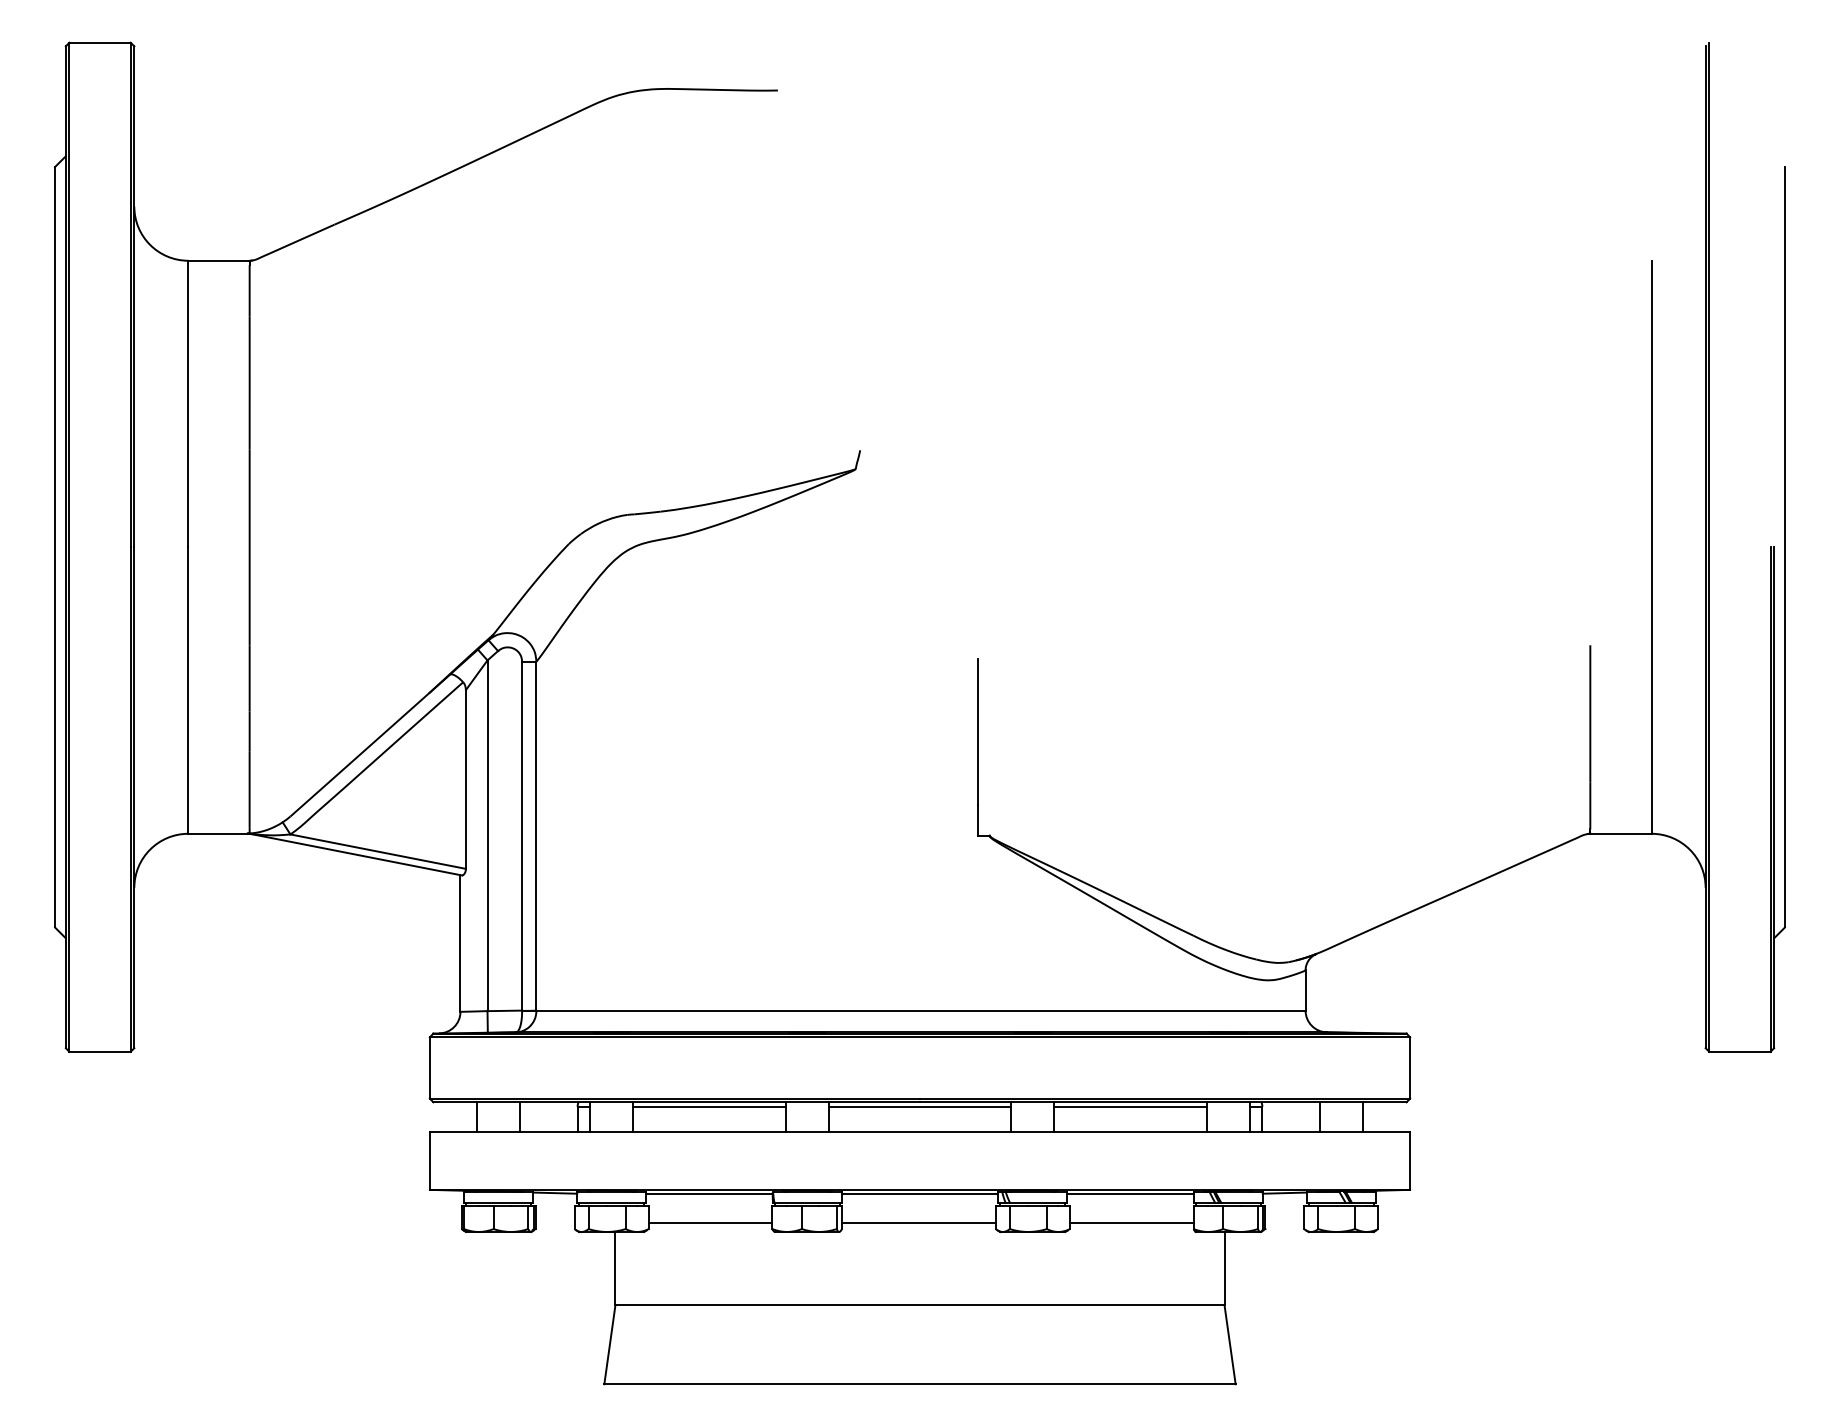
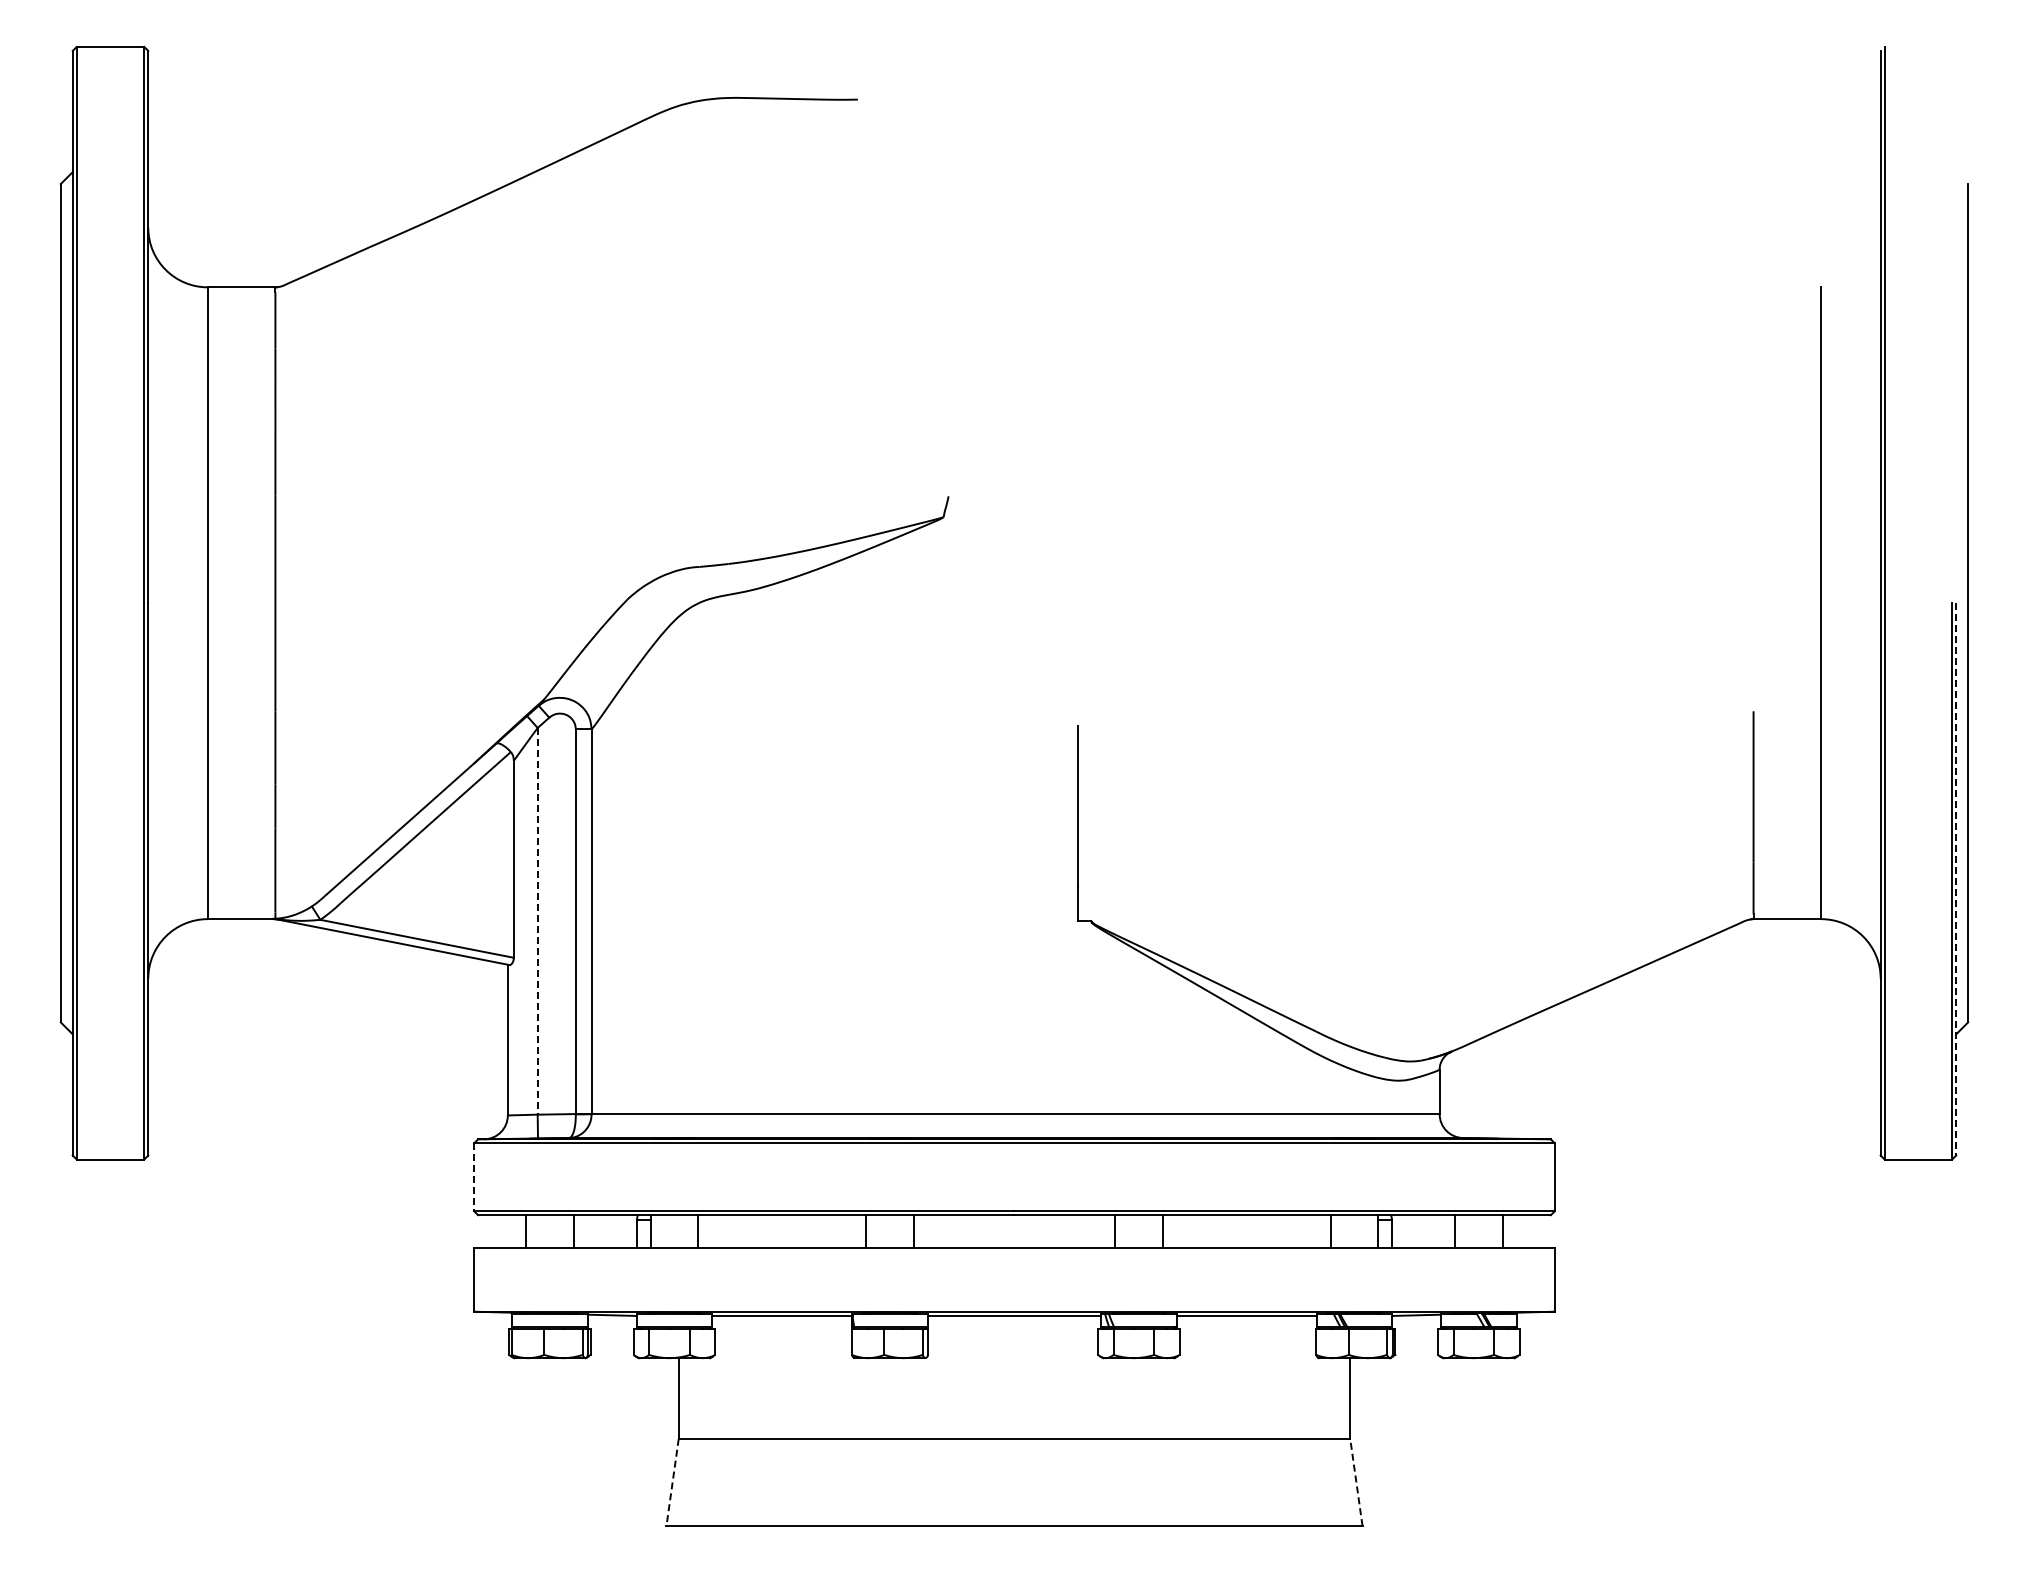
line: (1774, 797) -> (1956, 879), solid -> dashed
line: (487, 835) -> (537, 921), solid -> dashed
line: (430, 1068) -> (474, 1177), solid -> dashed
line: (709, 1107) -> (782, 1220), removed
line: (920, 1107) -> (1014, 1220), removed
line: (1130, 1107) -> (1246, 1220), removed
line: (710, 1223) -> (783, 1348), removed
line: (919, 1223) -> (1013, 1348), removed
line: (1131, 1223) -> (1247, 1348), removed
line: (1230, 1343) -> (1356, 1481), solid -> dashed
line: (609, 1344) -> (672, 1482), solid -> dashed

